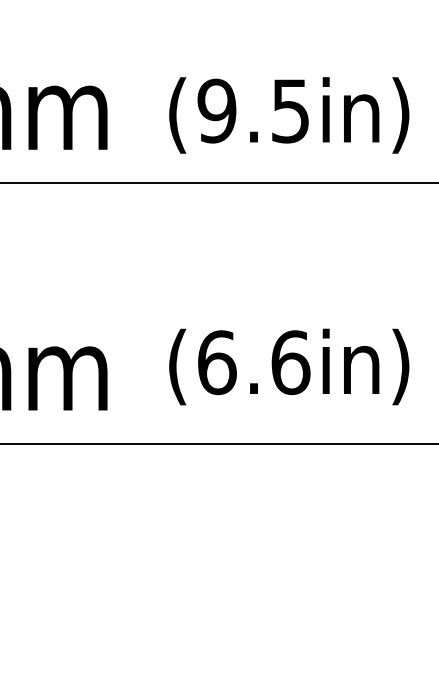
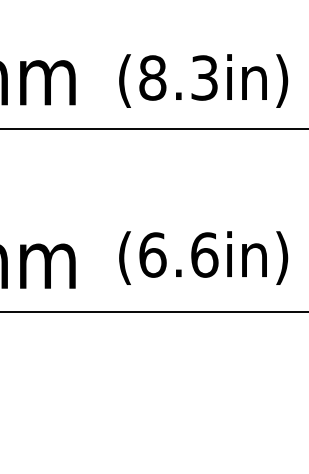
text: (253, 110) -> (178, 77), (9.5in) -> (8.3in)

